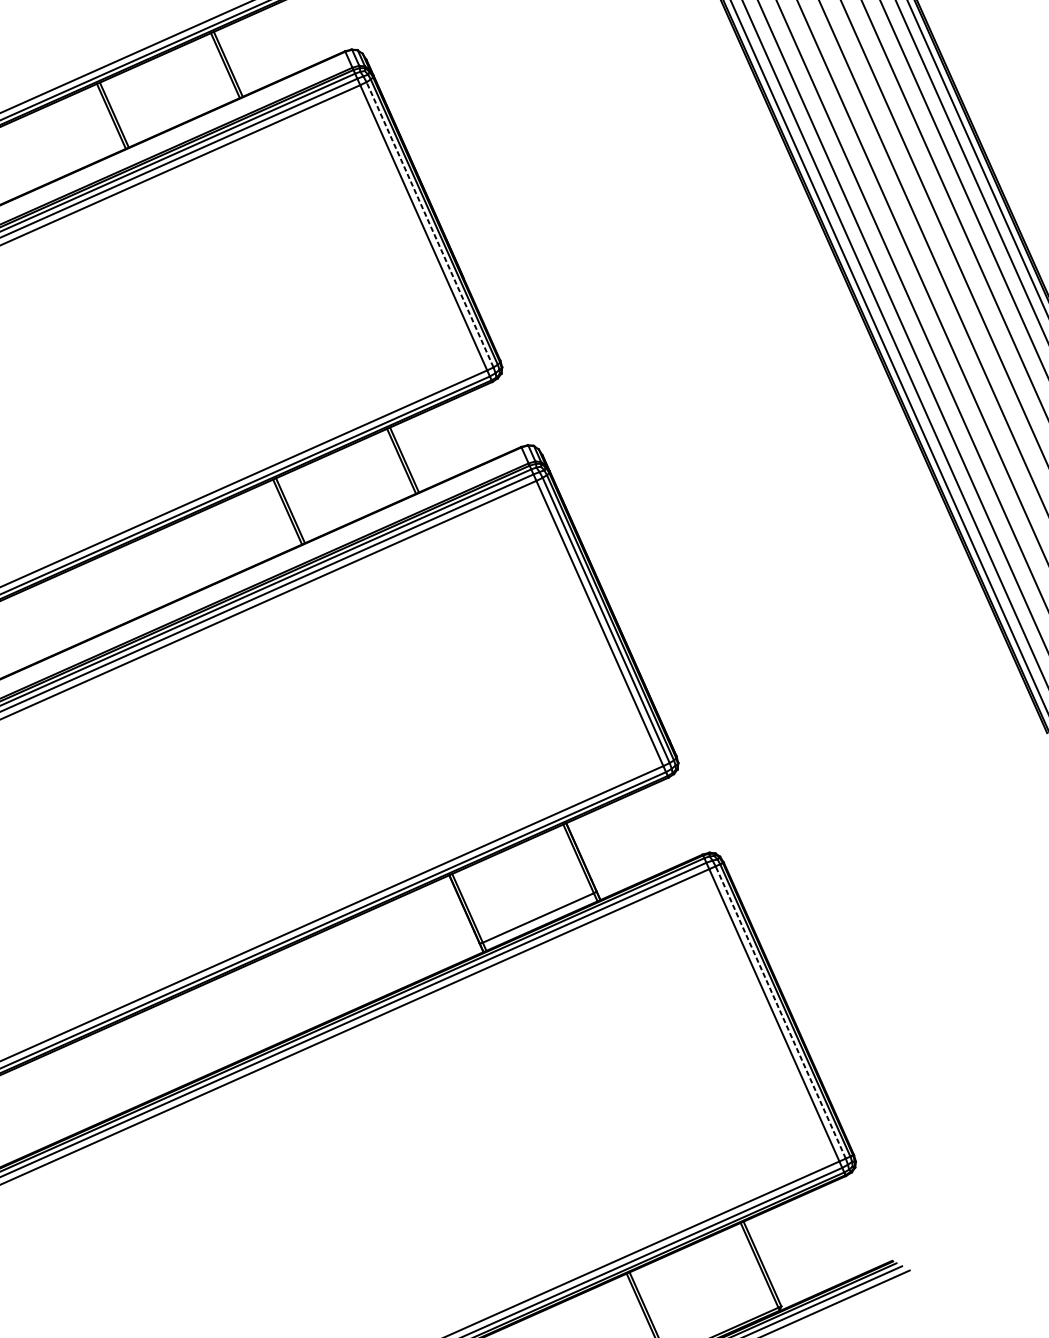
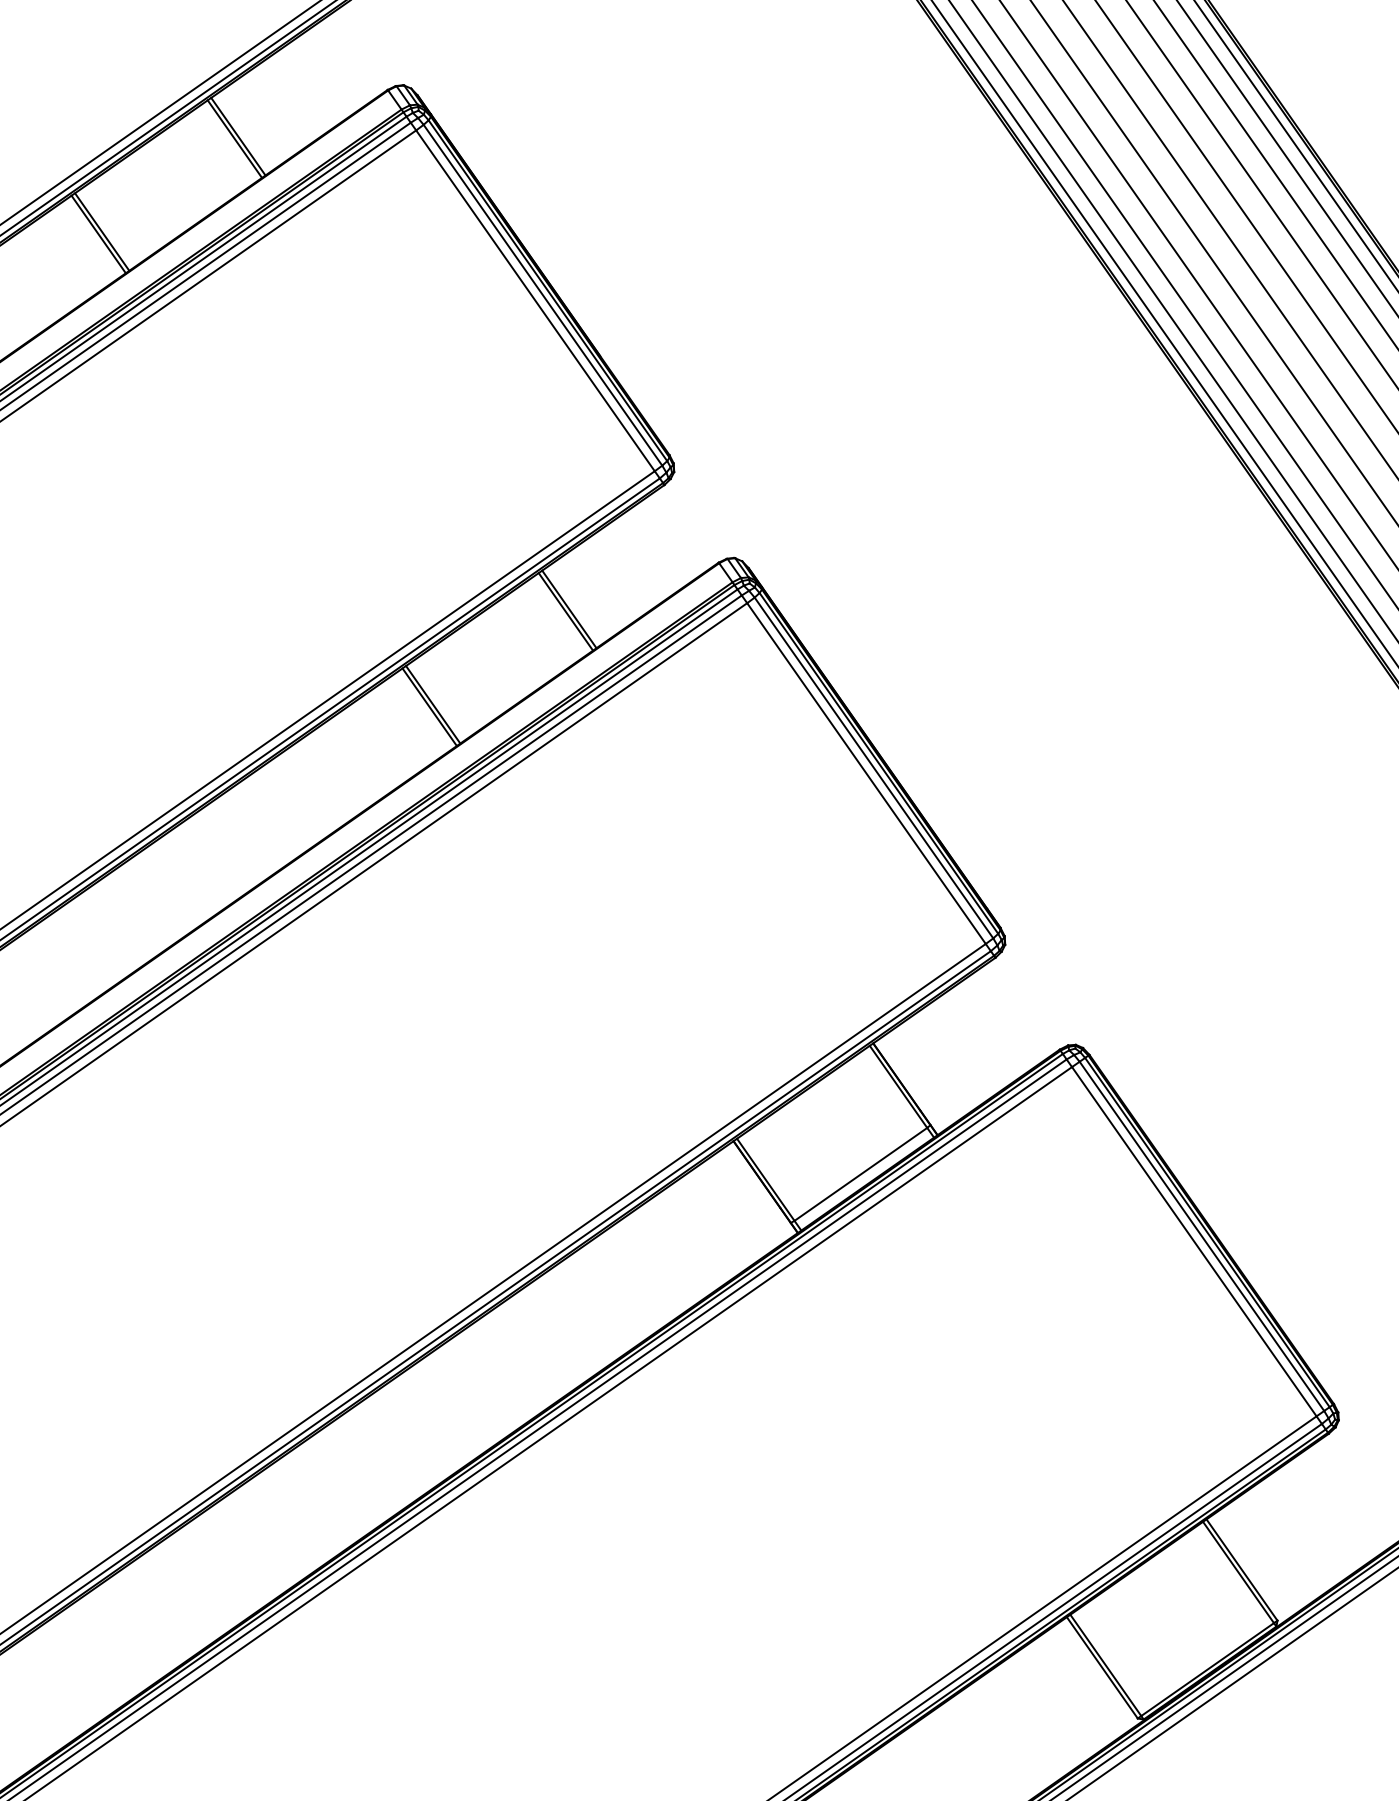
line: (429, 224) -> (542, 294), dashed -> solid
line: (780, 1011) -> (1201, 1235), dashed -> solid

